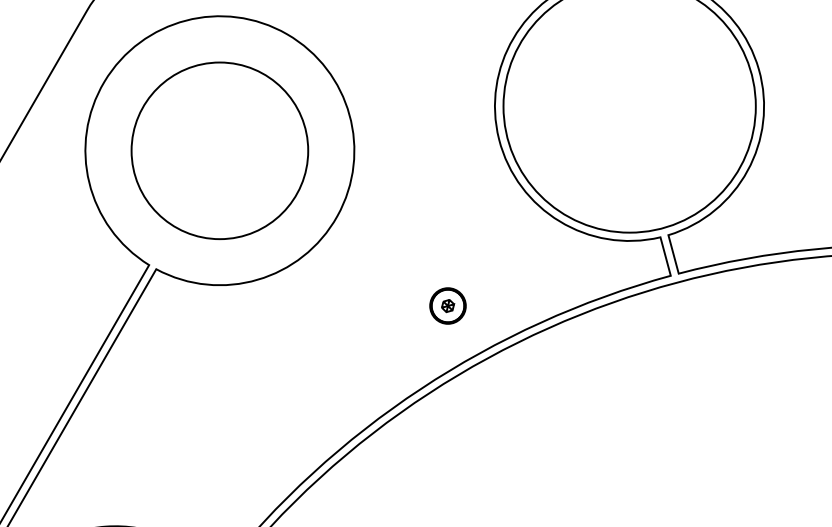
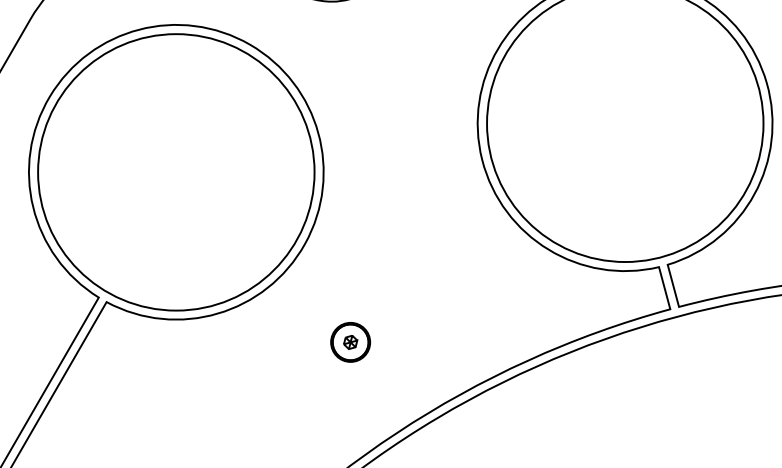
circle: (219, 150) -> (175, 171), size x1.43
part: (447, 305) -> (350, 341), moved

